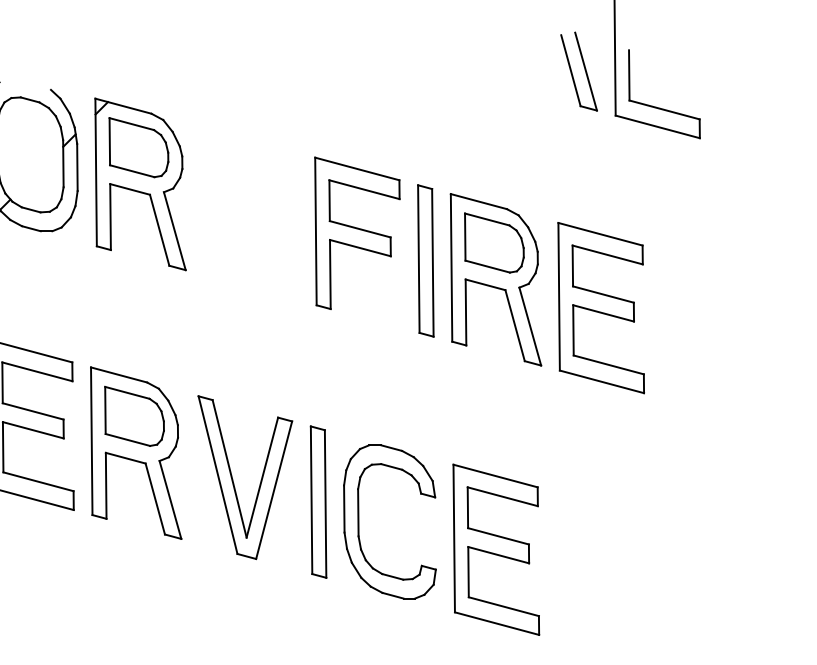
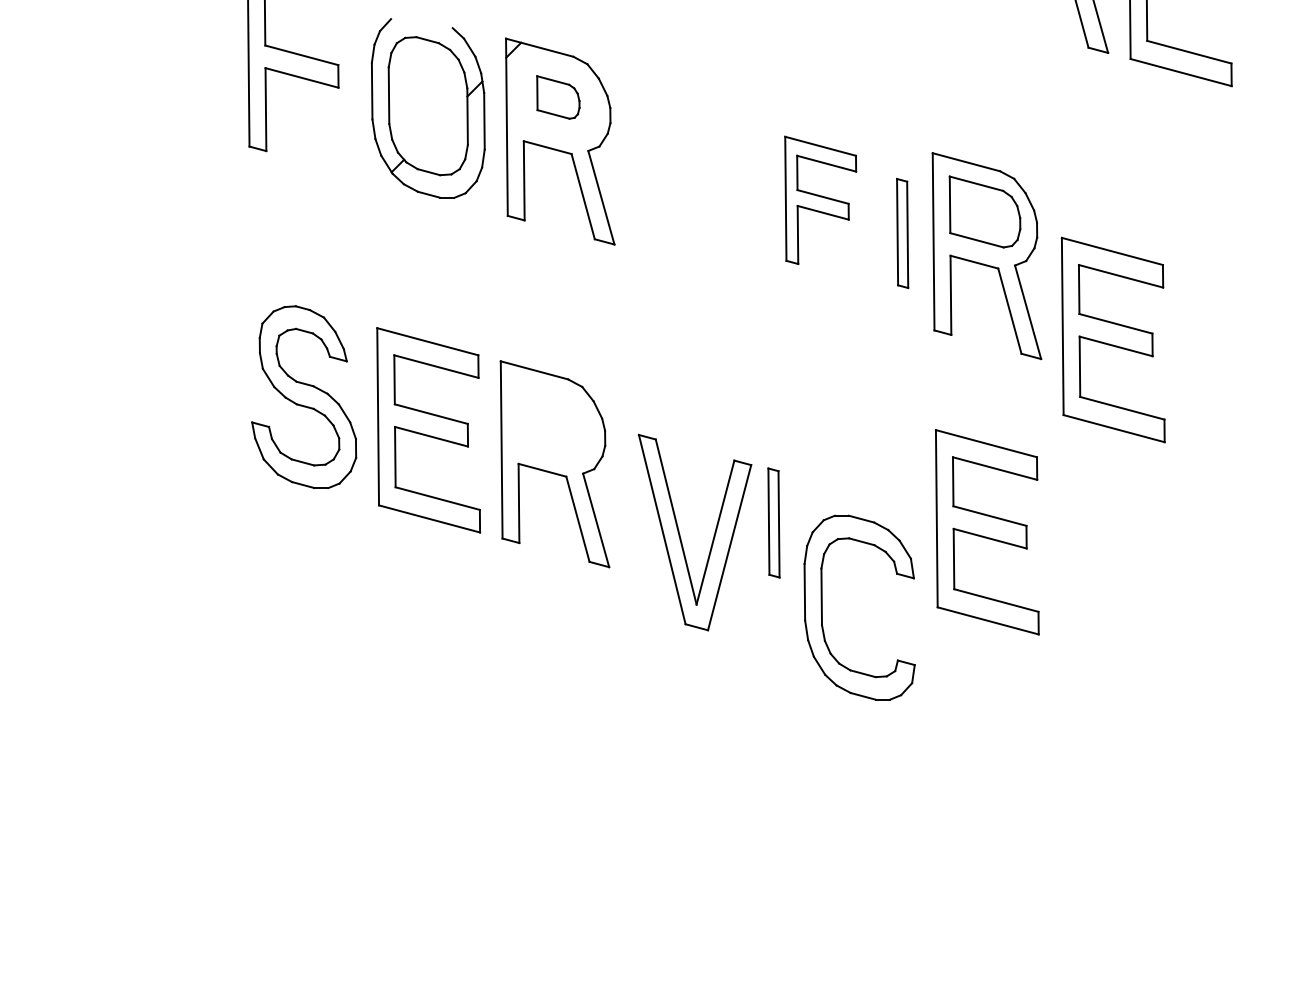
part: (139, 147) -> (558, 97), size x0.6
part: (357, 233) -> (820, 200), size x0.7
part: (425, 260) -> (902, 233), size x0.6
part: (600, 307) -> (1112, 339), moved
part: (134, 415) -> (552, 419), removed
part: (233, 479) -> (680, 534), moved
part: (318, 501) -> (773, 522), size x0.6
part: (359, 521) -> (822, 607), moved
part: (496, 550) -> (987, 532), moved

